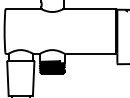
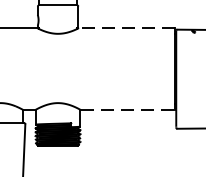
line: (89, 8) -> (125, 27), solid -> dashed
line: (90, 53) -> (127, 109), solid -> dashed

